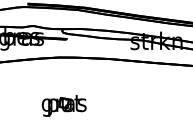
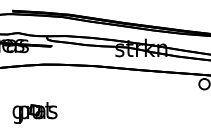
part: (63, 105) -> (34, 112), moved

